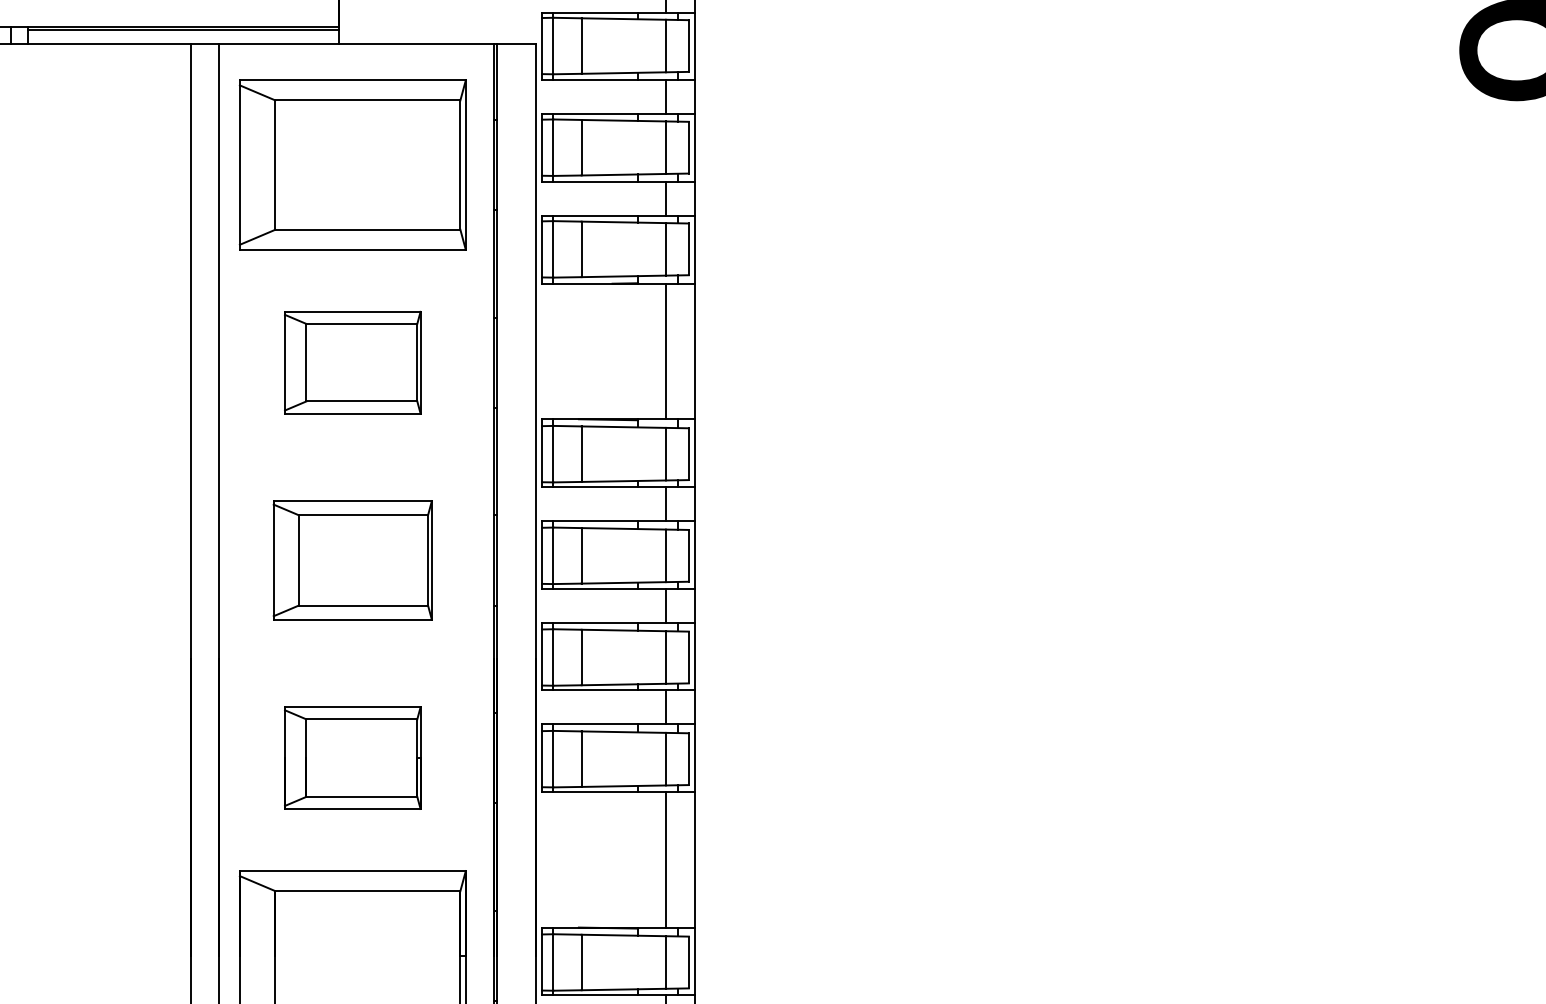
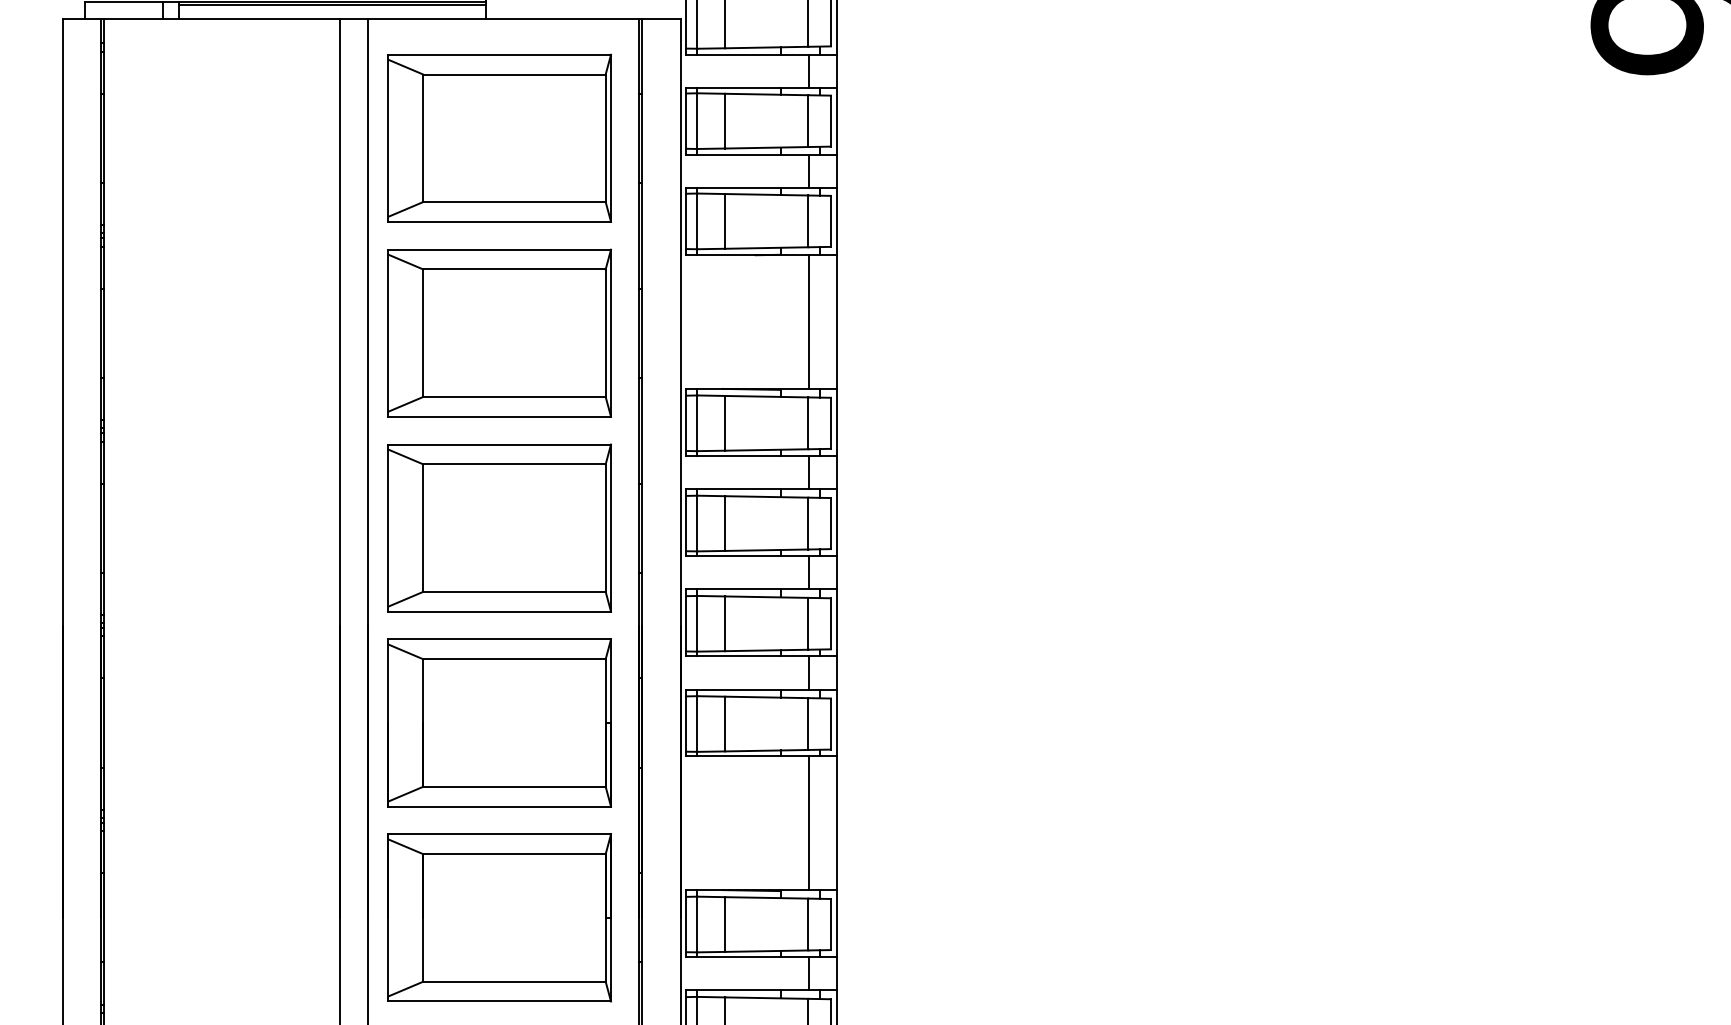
part: (352, 362) -> (499, 332), size x1.67
part: (352, 559) -> (499, 527), size x1.43
part: (352, 757) -> (499, 722), size x1.67

